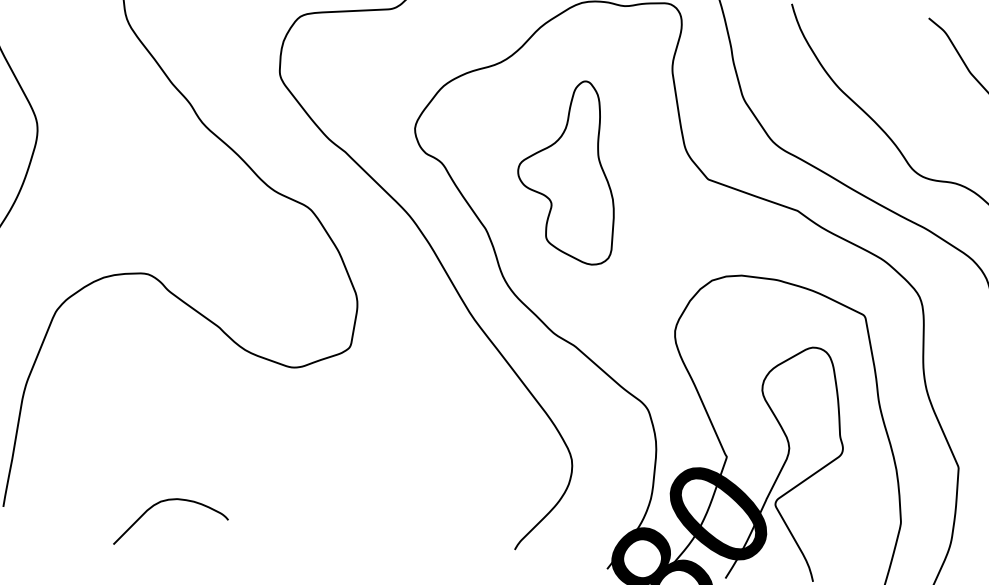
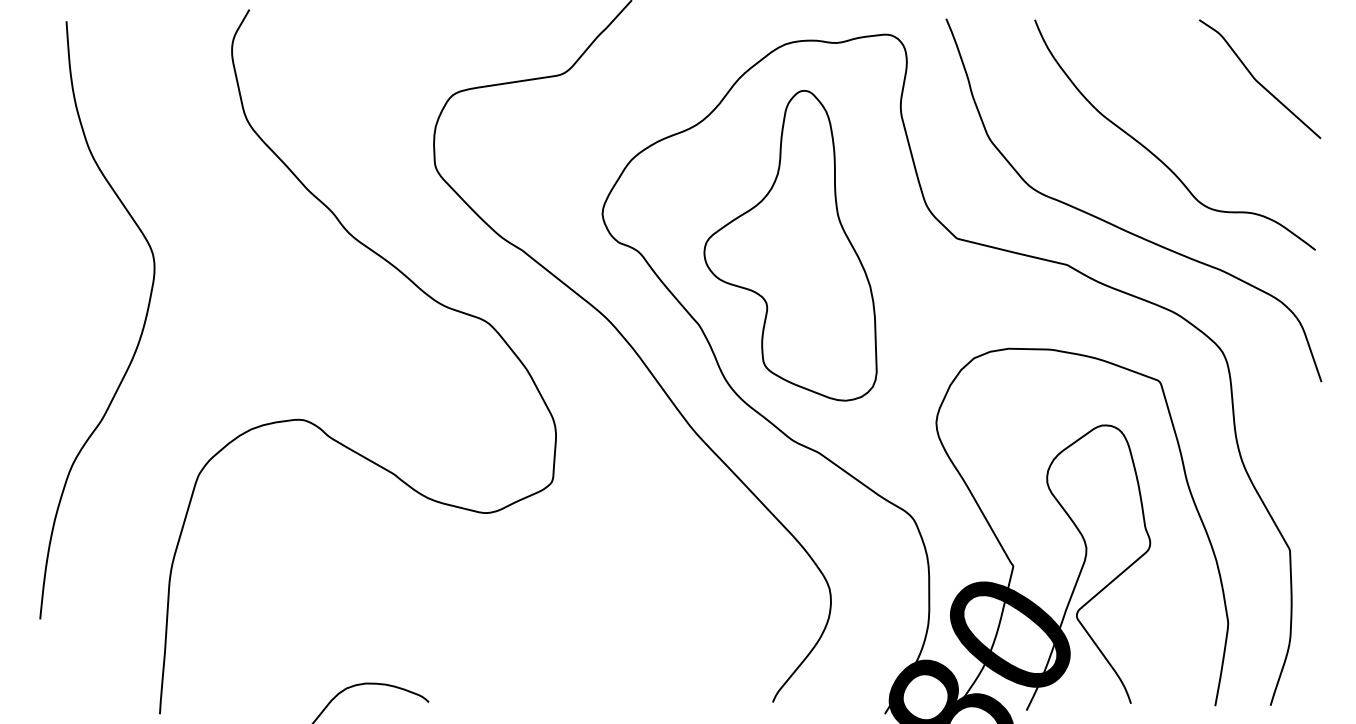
part: (568, 170) -> (790, 245), size x1.43

